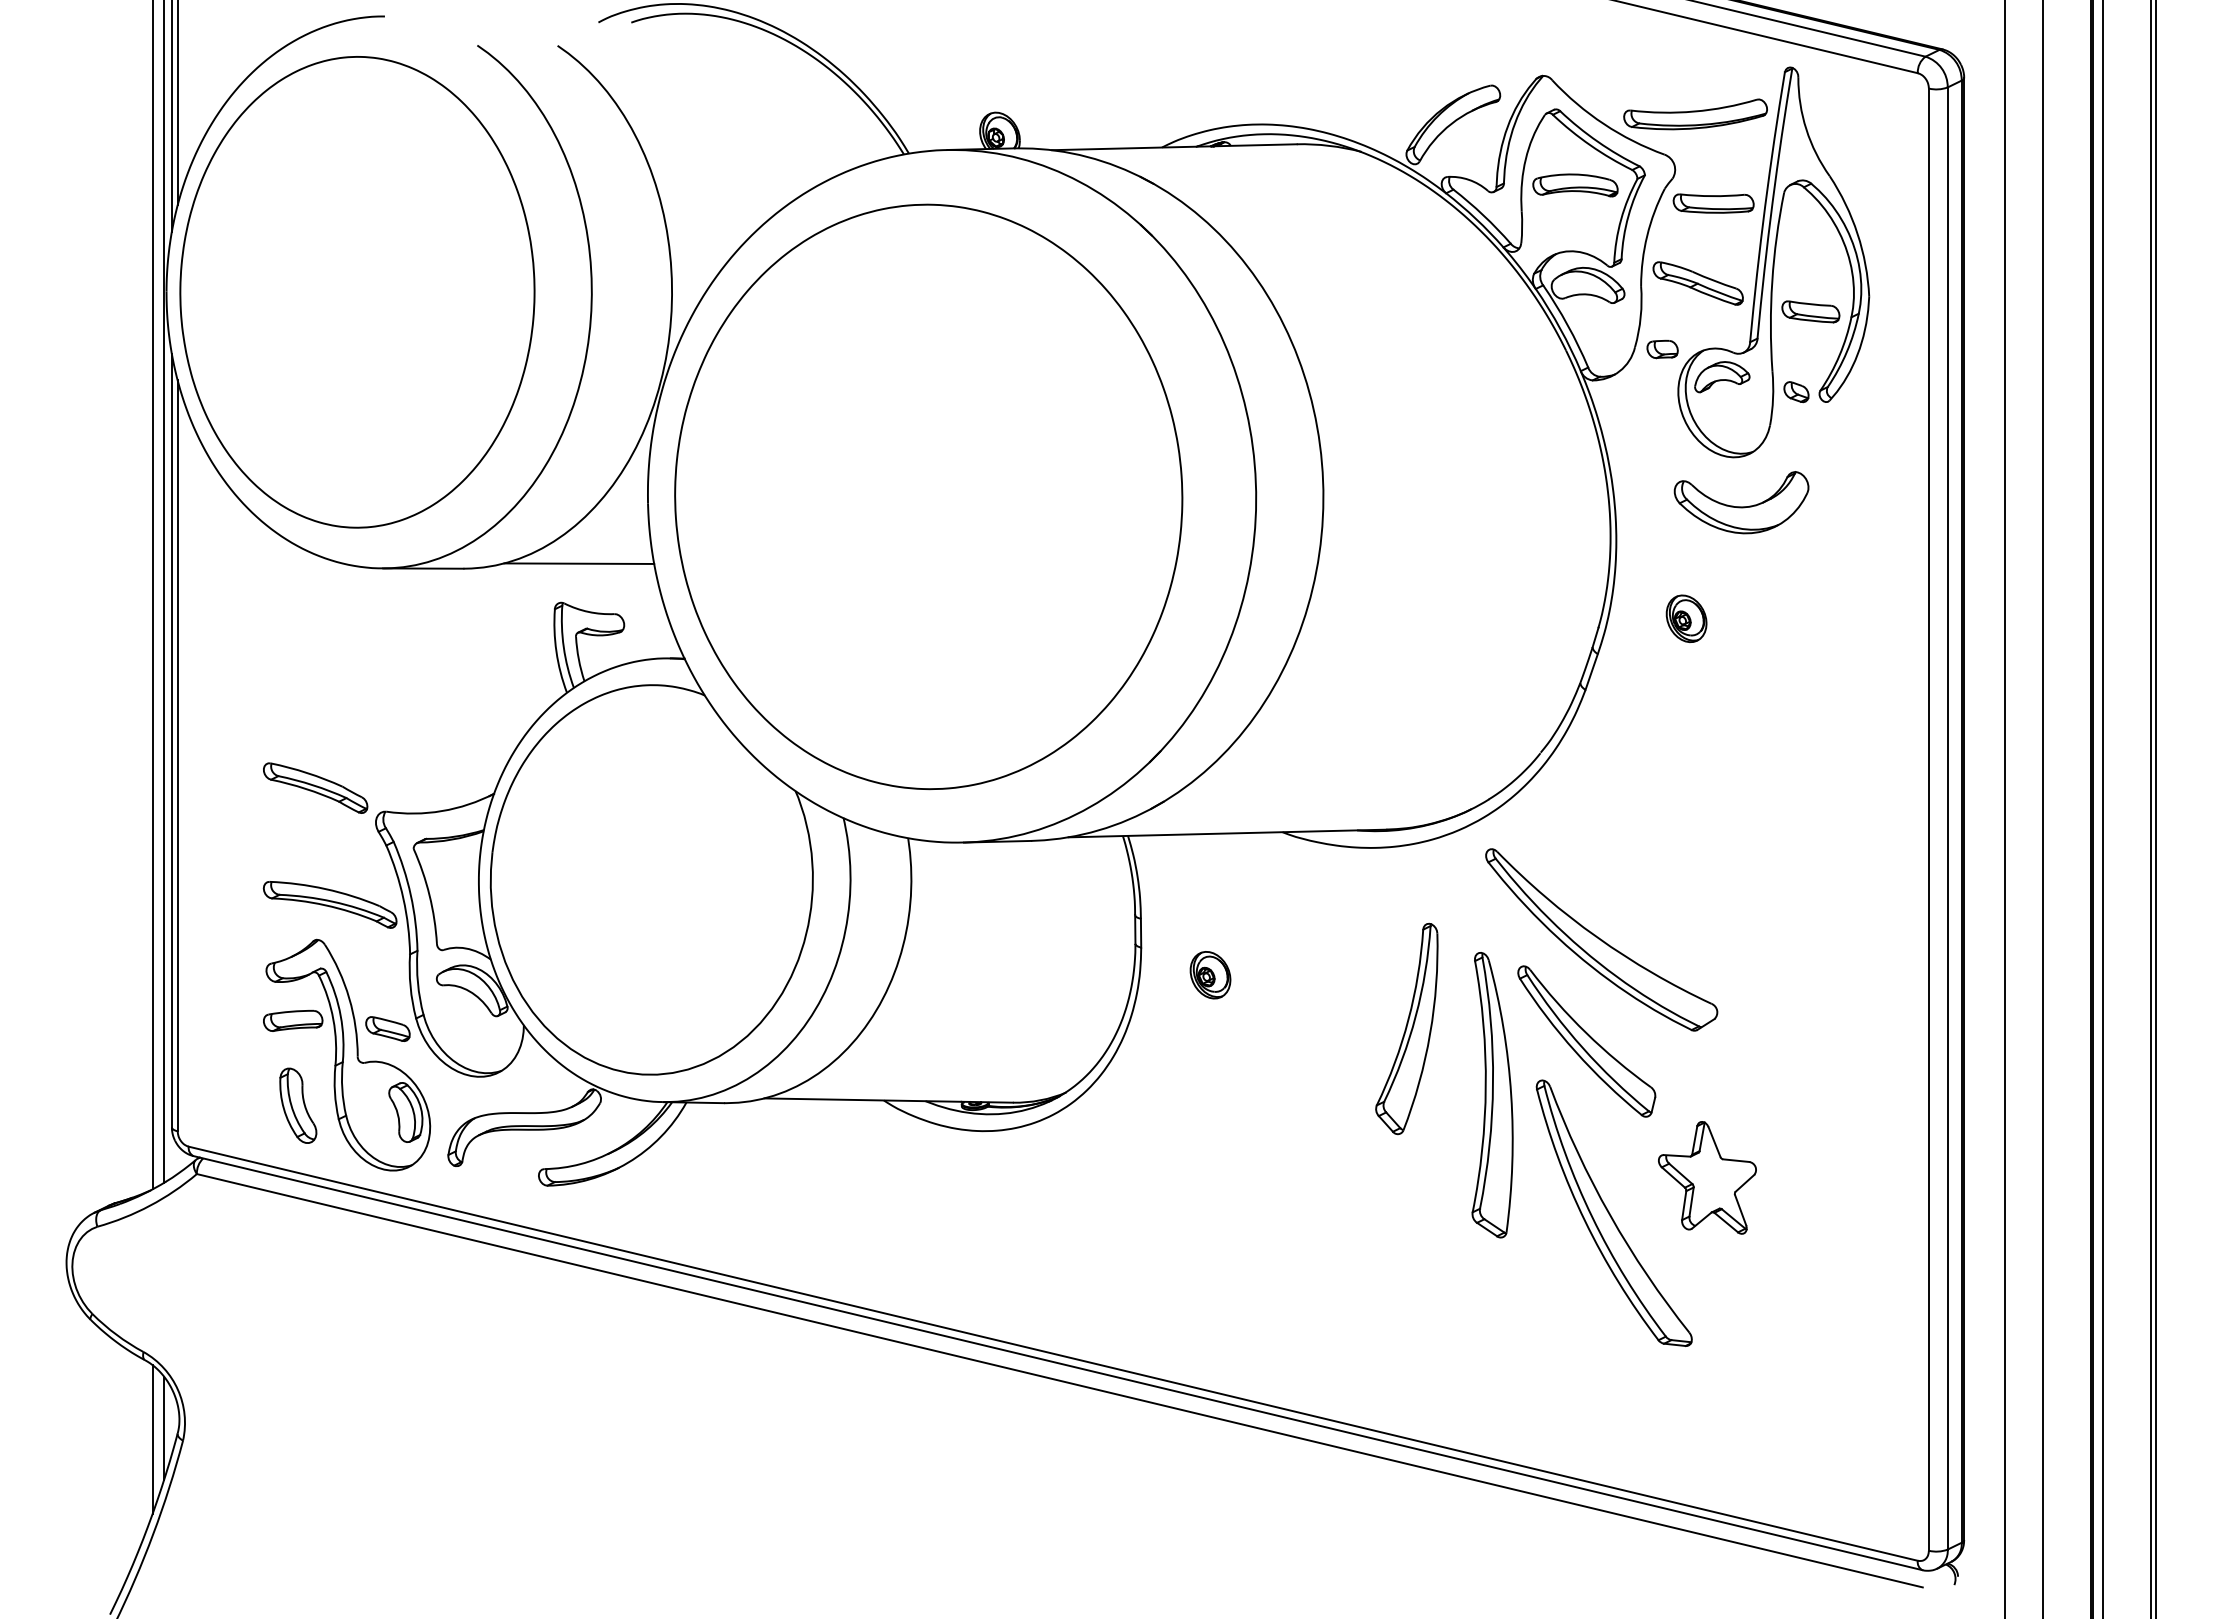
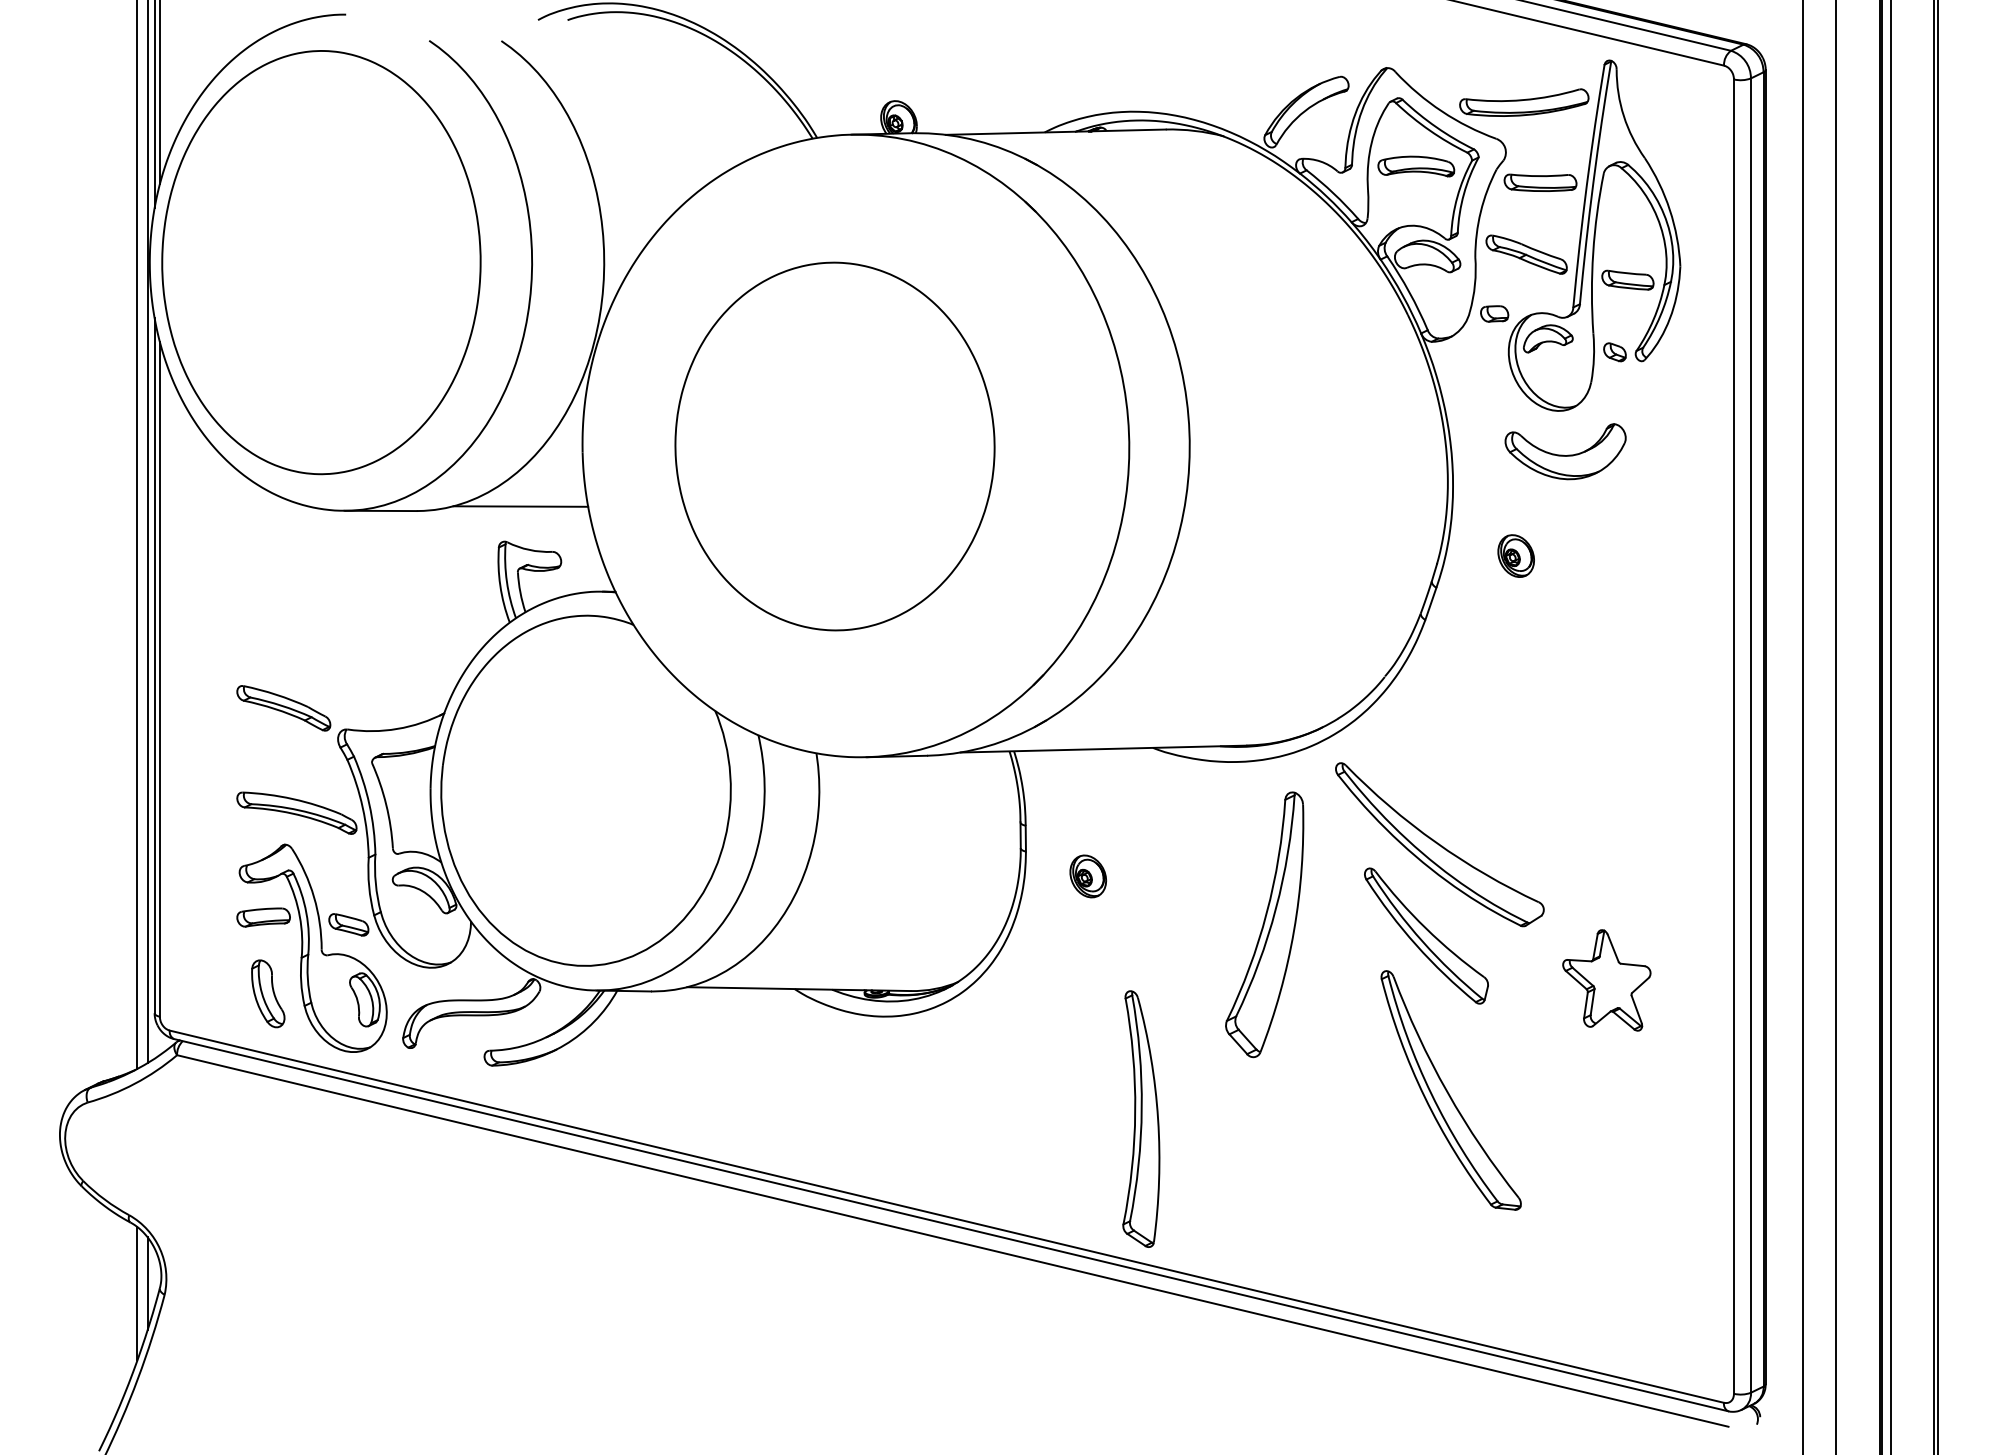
part: (928, 496) -> (834, 446), size x0.7
part: (1406, 1028) -> (1264, 924), size x1.4
part: (1492, 1095) -> (1141, 1119), moved
part: (1707, 1177) -> (1606, 980), moved

